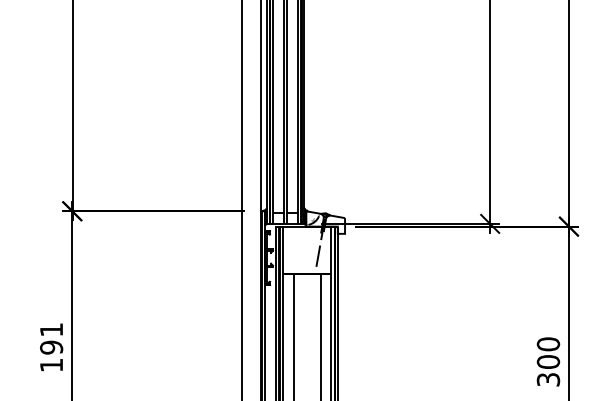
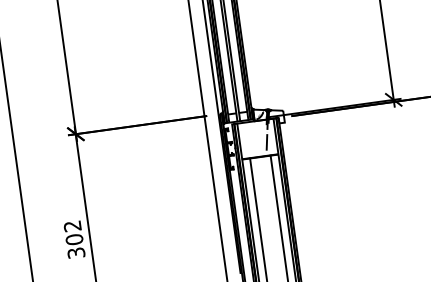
text: (51, 347) -> (74, 239), 191 -> 302

